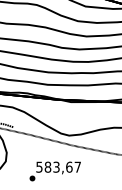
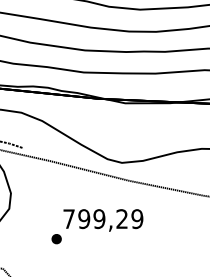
text: (58, 166) -> (102, 217), 583,67 -> 799,29

